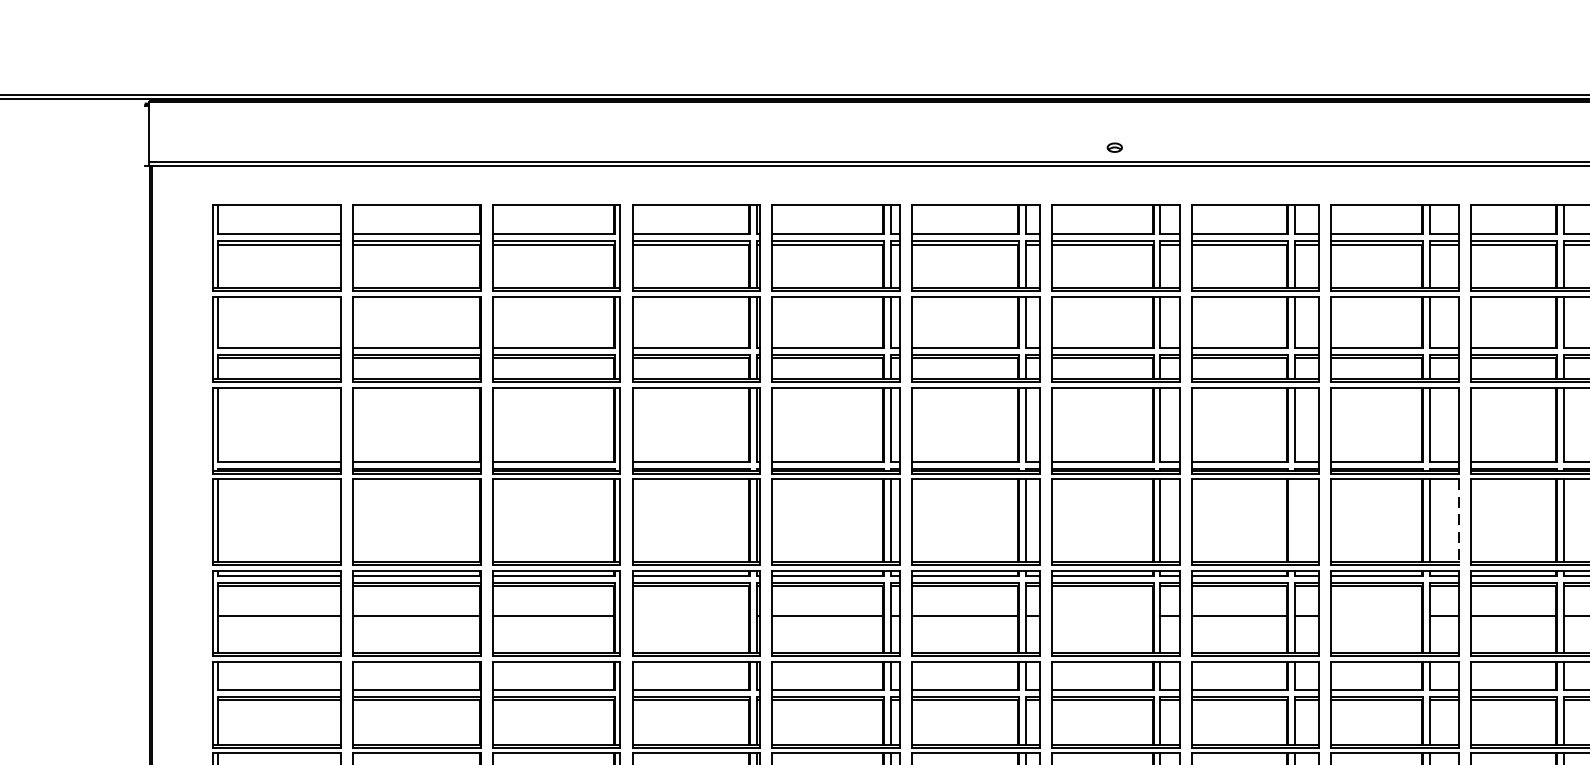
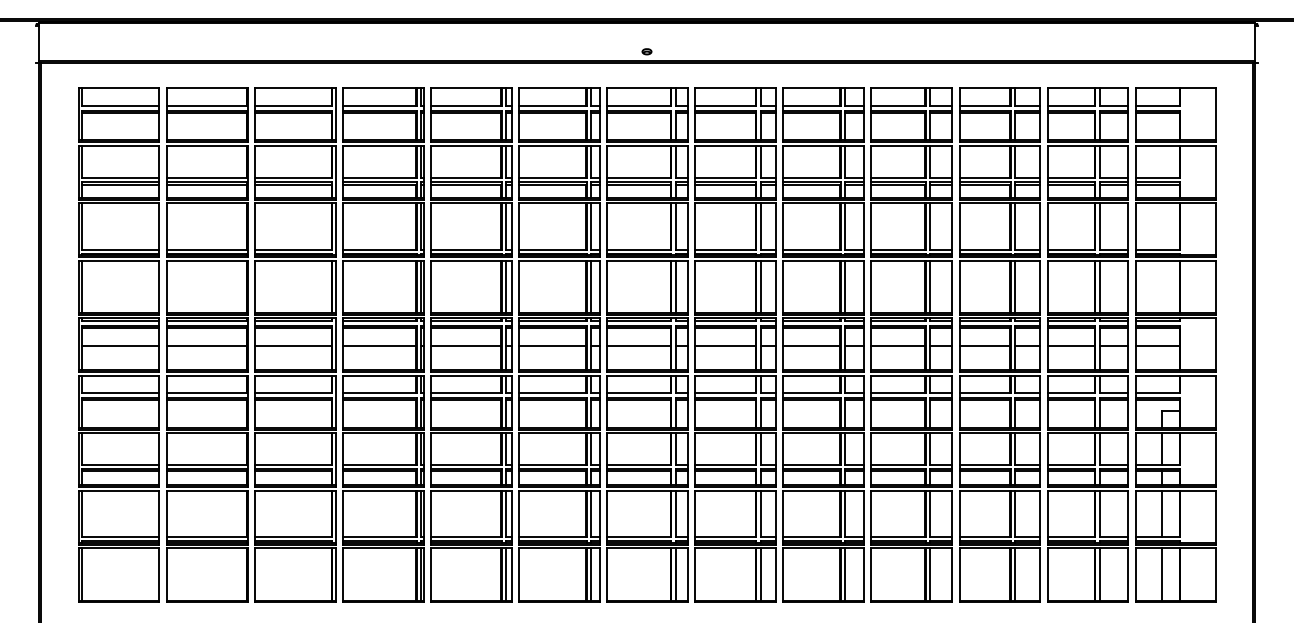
line: (1294, 520) -> (760, 286), added
line: (1458, 523) -> (863, 288), dashed -> solid
line: (690, 615) -> (379, 346), added
line: (1101, 615) -> (638, 346), added
line: (1375, 615) -> (811, 346), added

